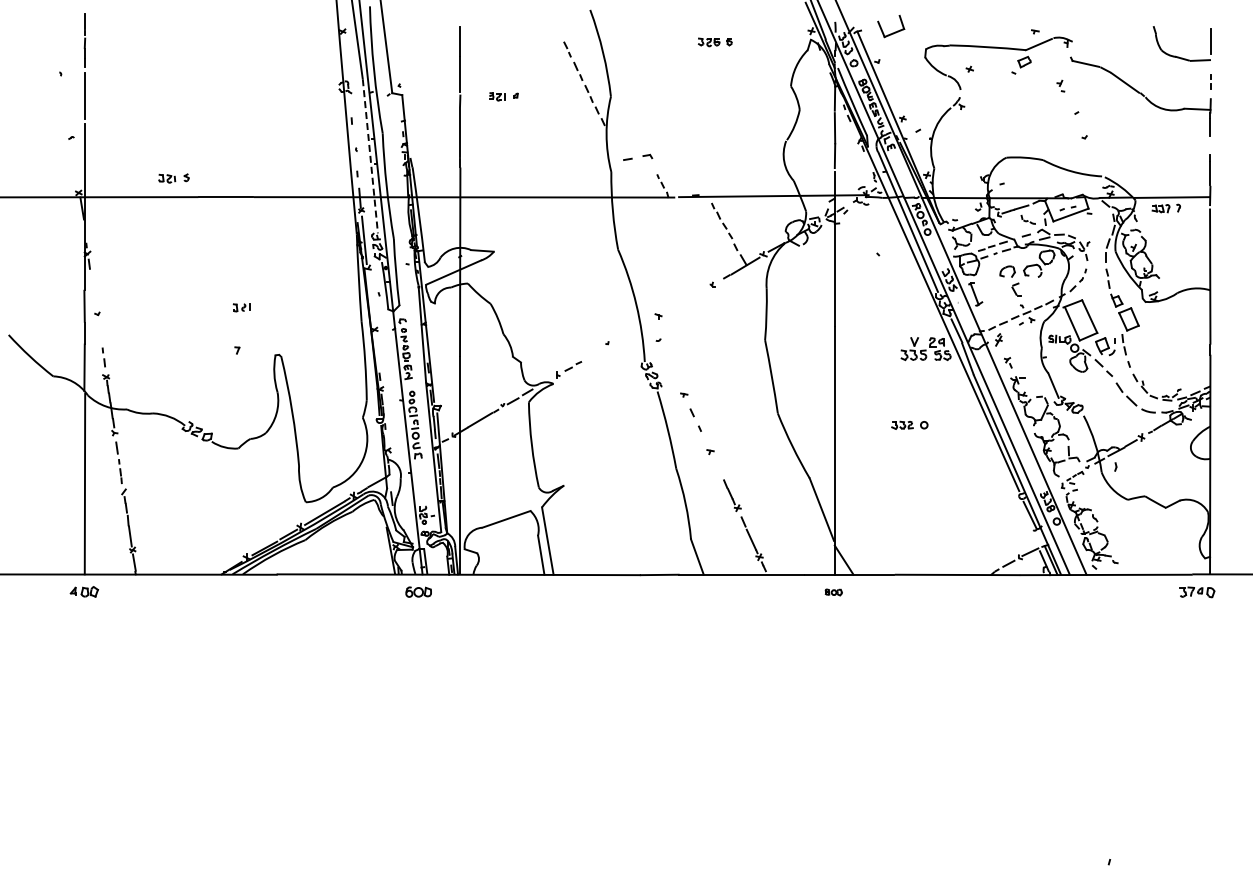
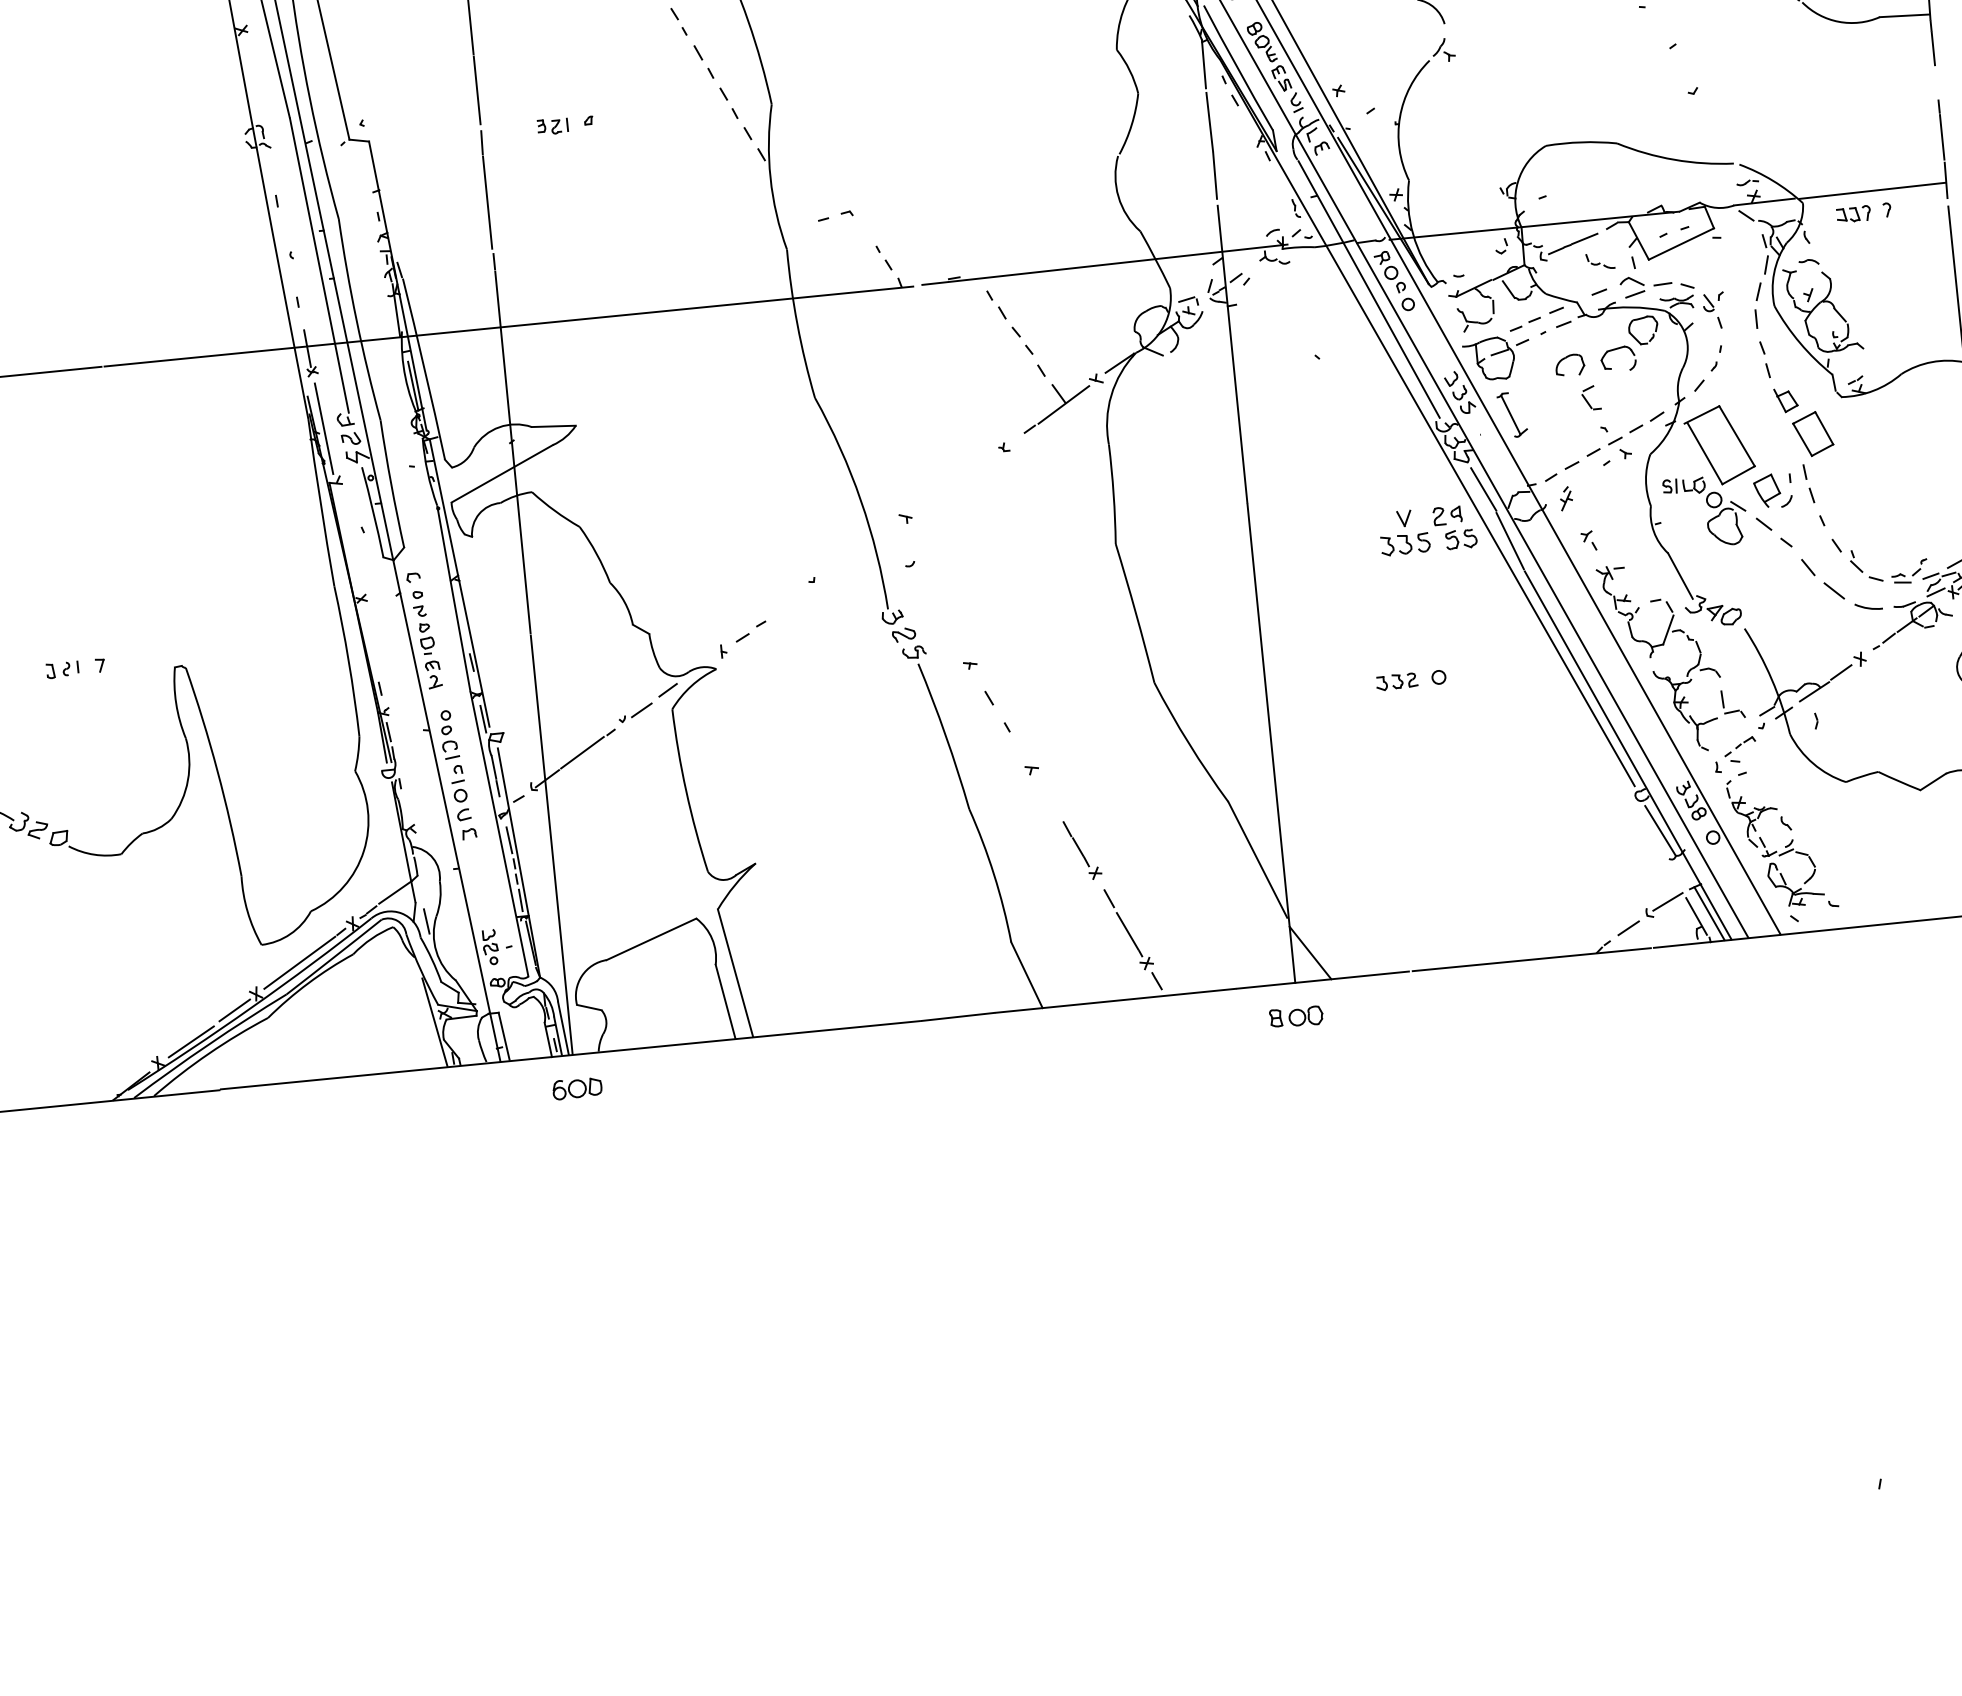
line: (370, 156) -> (319, 265), dashed -> solid
part: (637, 156) -> (834, 214), size x0.62
part: (241, 307) -> (62, 669), moved
part: (418, 591) -> (576, 1087), moved
part: (833, 592) -> (1296, 1017), size x1.67

